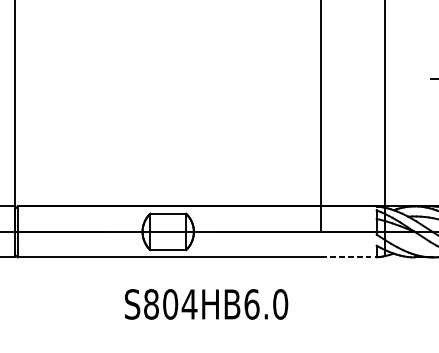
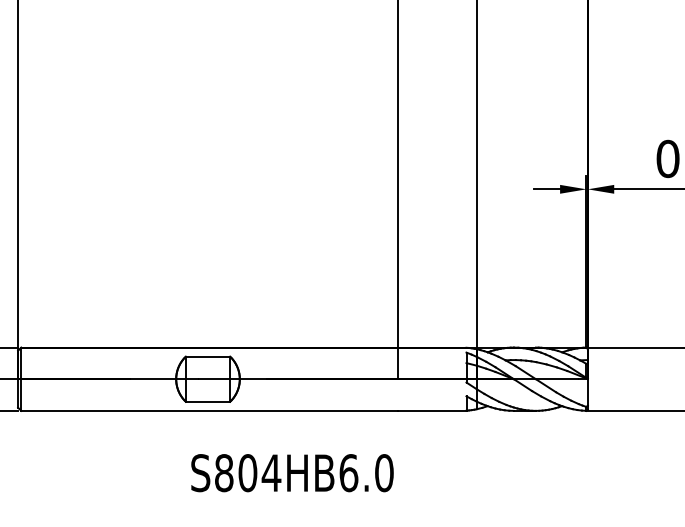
line: (349, 257) -> (432, 410), dashed -> solid
text: (206, 304) -> (292, 473), moved

